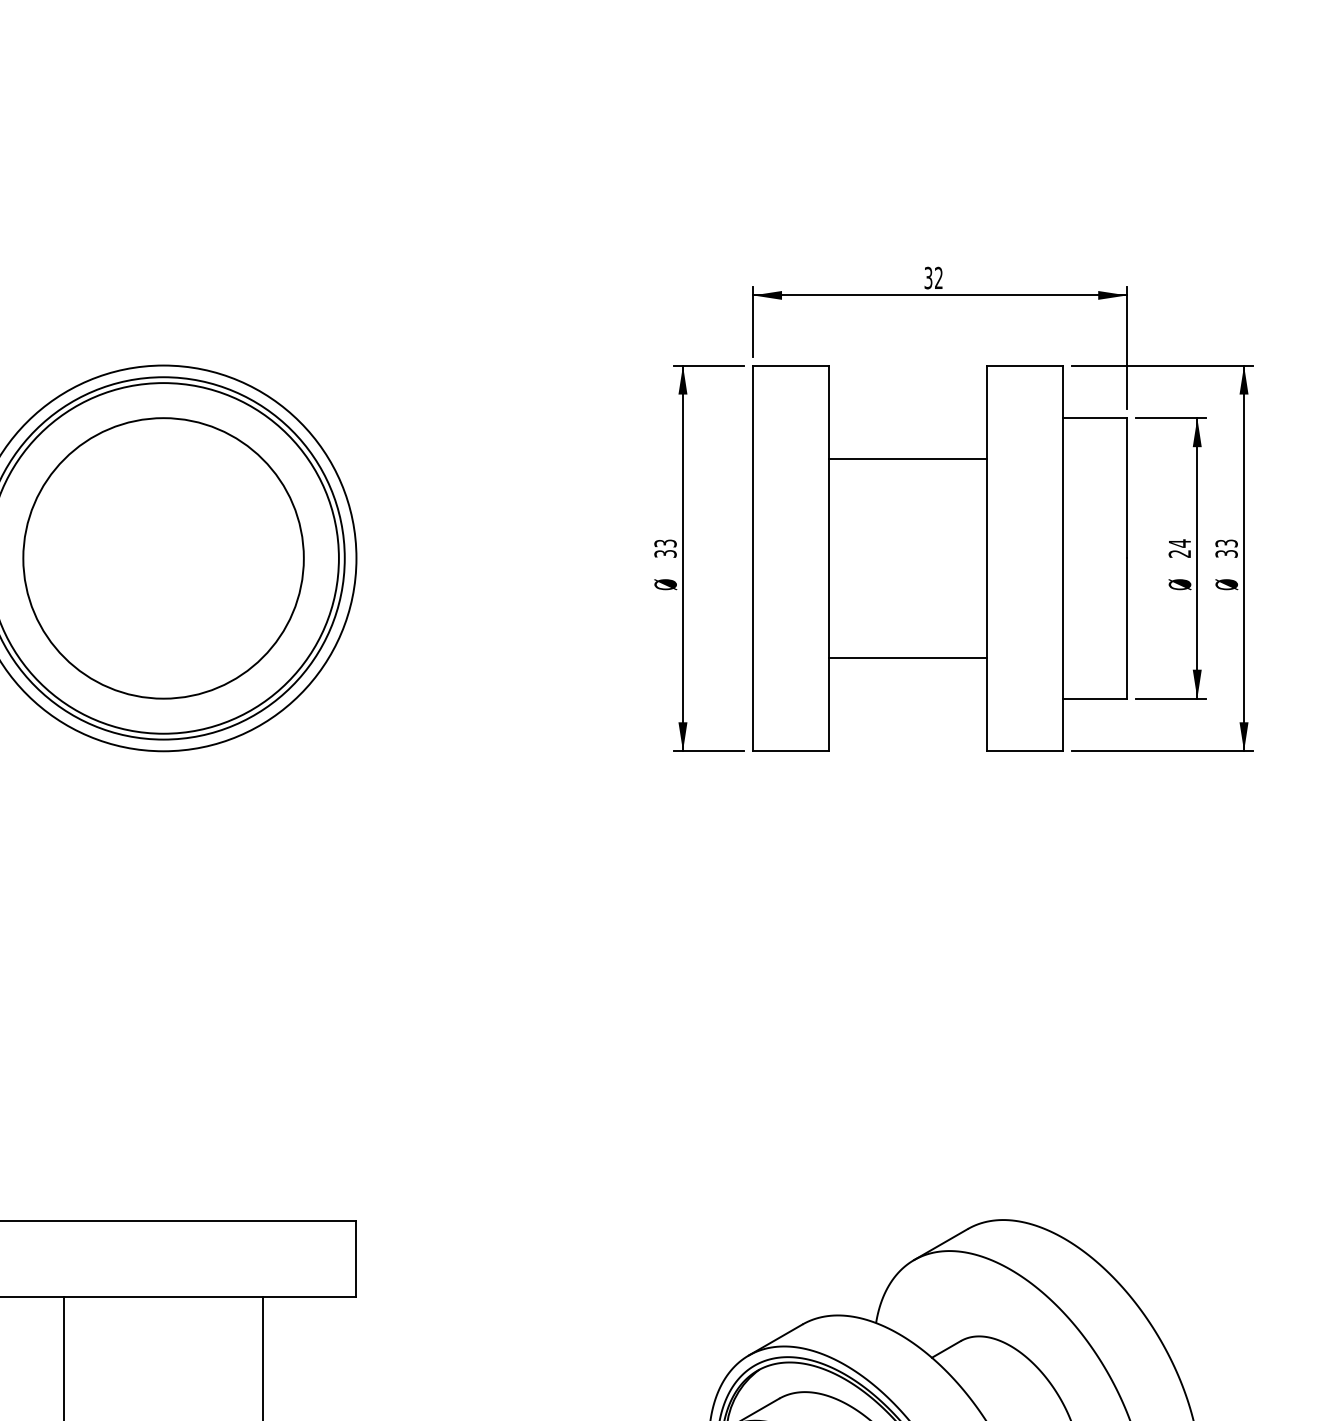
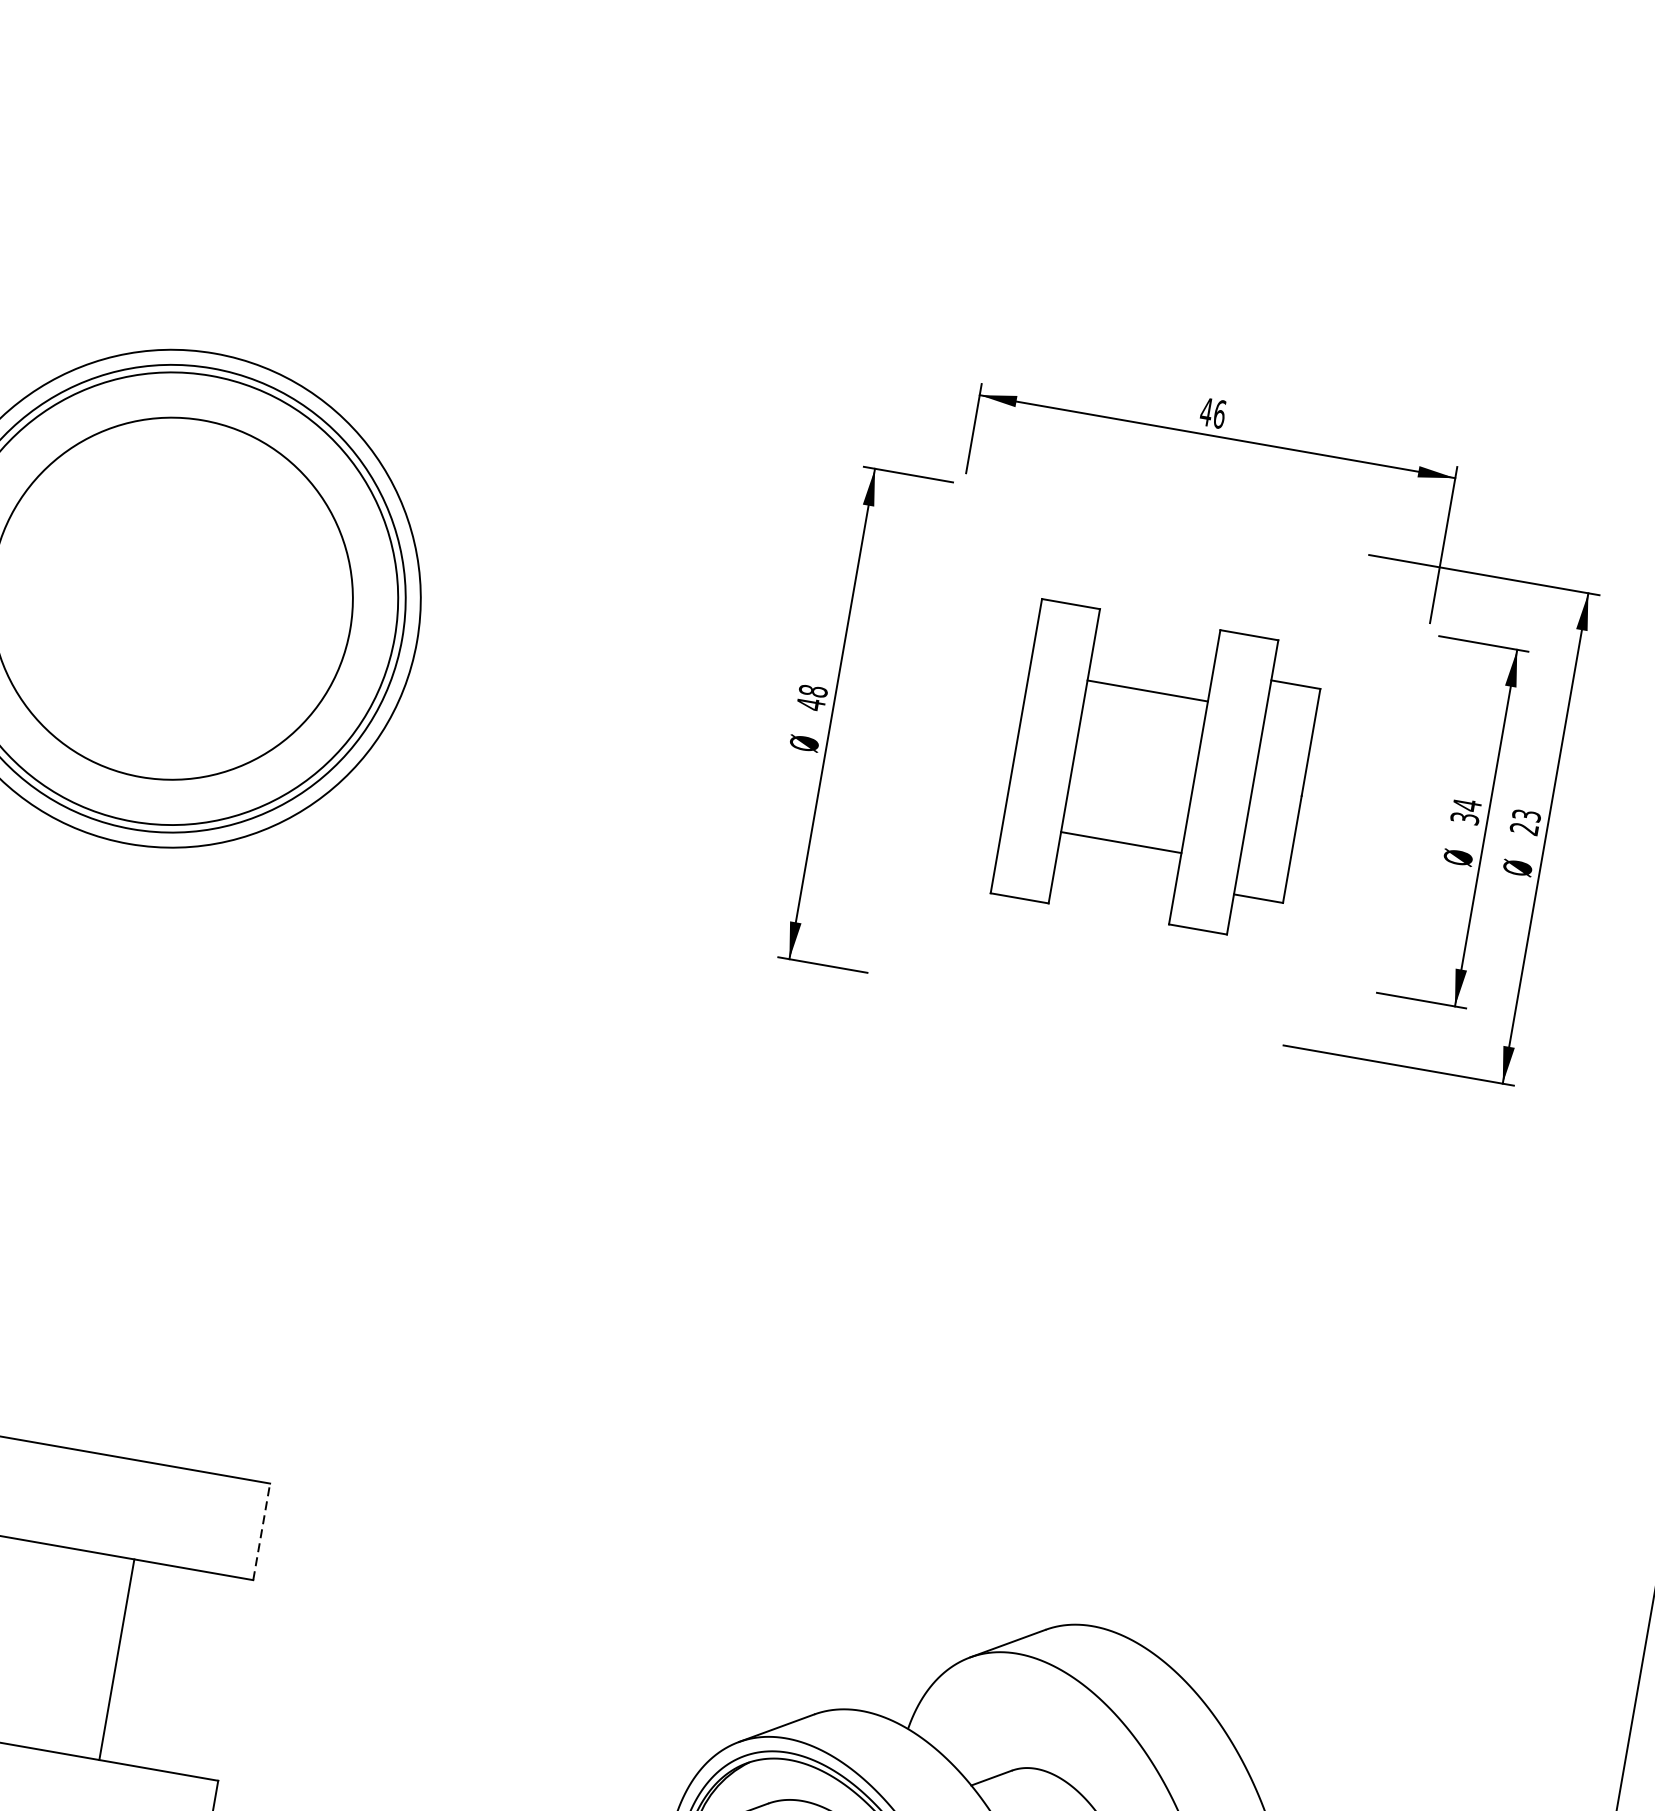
text: (933, 277) -> (1213, 412), 32 -> 46
text: (665, 548) -> (812, 697), 33 -> 48
text: (1180, 553) -> (1465, 818), 24 -> 34
text: (1226, 553) -> (1524, 828), 33 -> 23
part: (939, 558) -> (1158, 771), size x0.6
line: (356, 1258) -> (261, 1531), solid -> dashed

